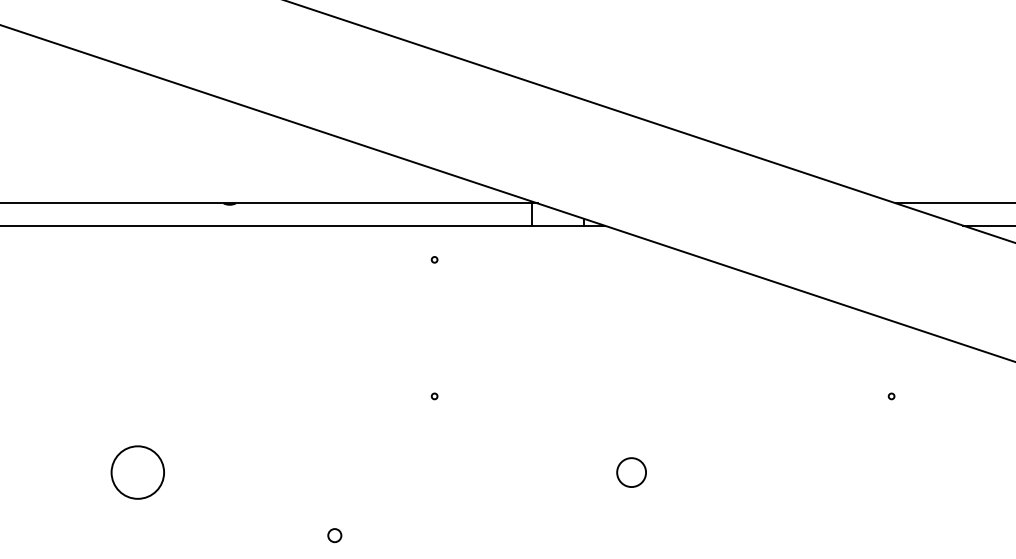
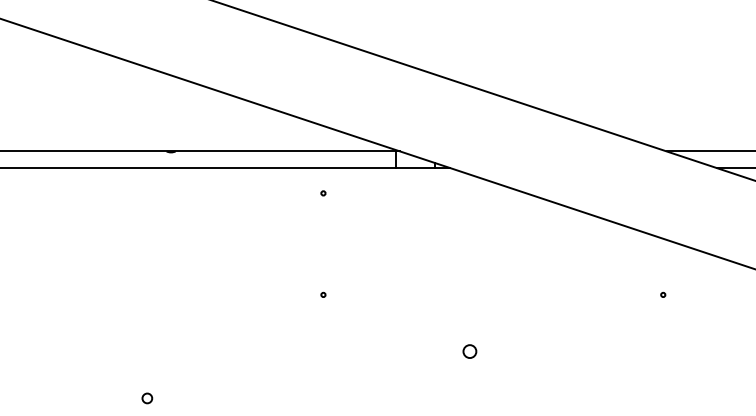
circle: (137, 472) -> (102, 351), removed
circle: (631, 472) -> (469, 351), size x0.6
circle: (334, 535) -> (147, 398), moved

